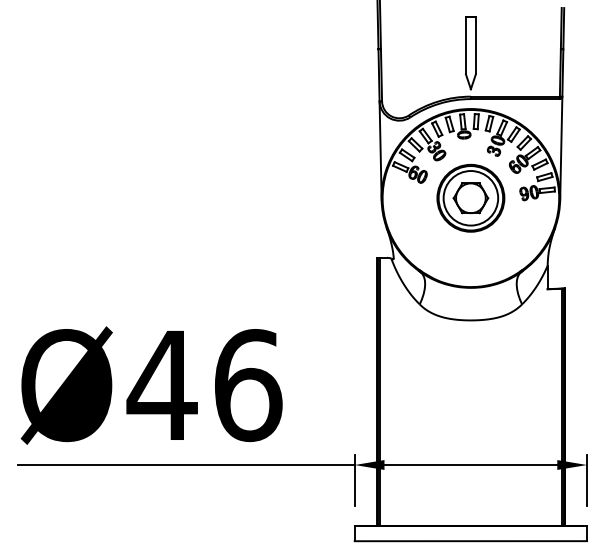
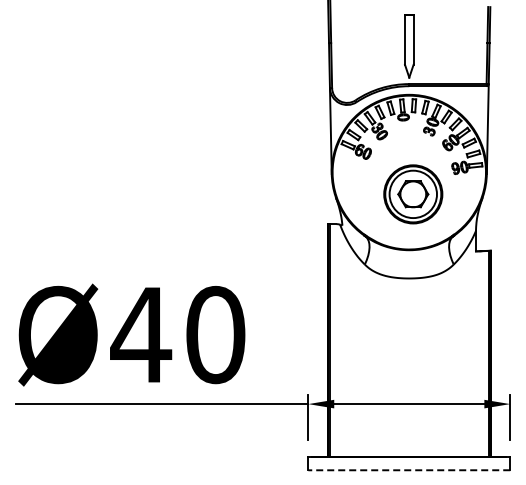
part: (471, 198) -> (413, 194), moved
text: (247, 384) -> (215, 334), Ø46 -> Ø40
line: (471, 541) -> (409, 470), solid -> dashed

